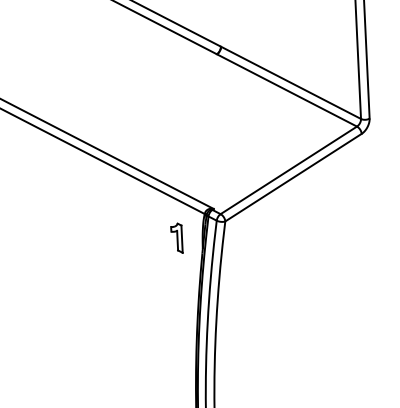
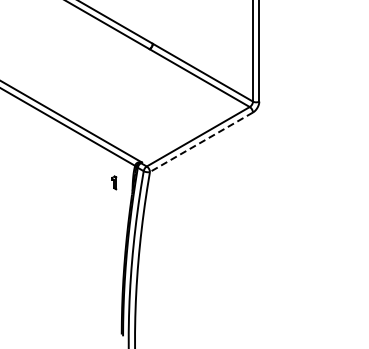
line: (293, 177) -> (201, 142), solid -> dashed
part: (176, 238) -> (113, 182), size x0.6

